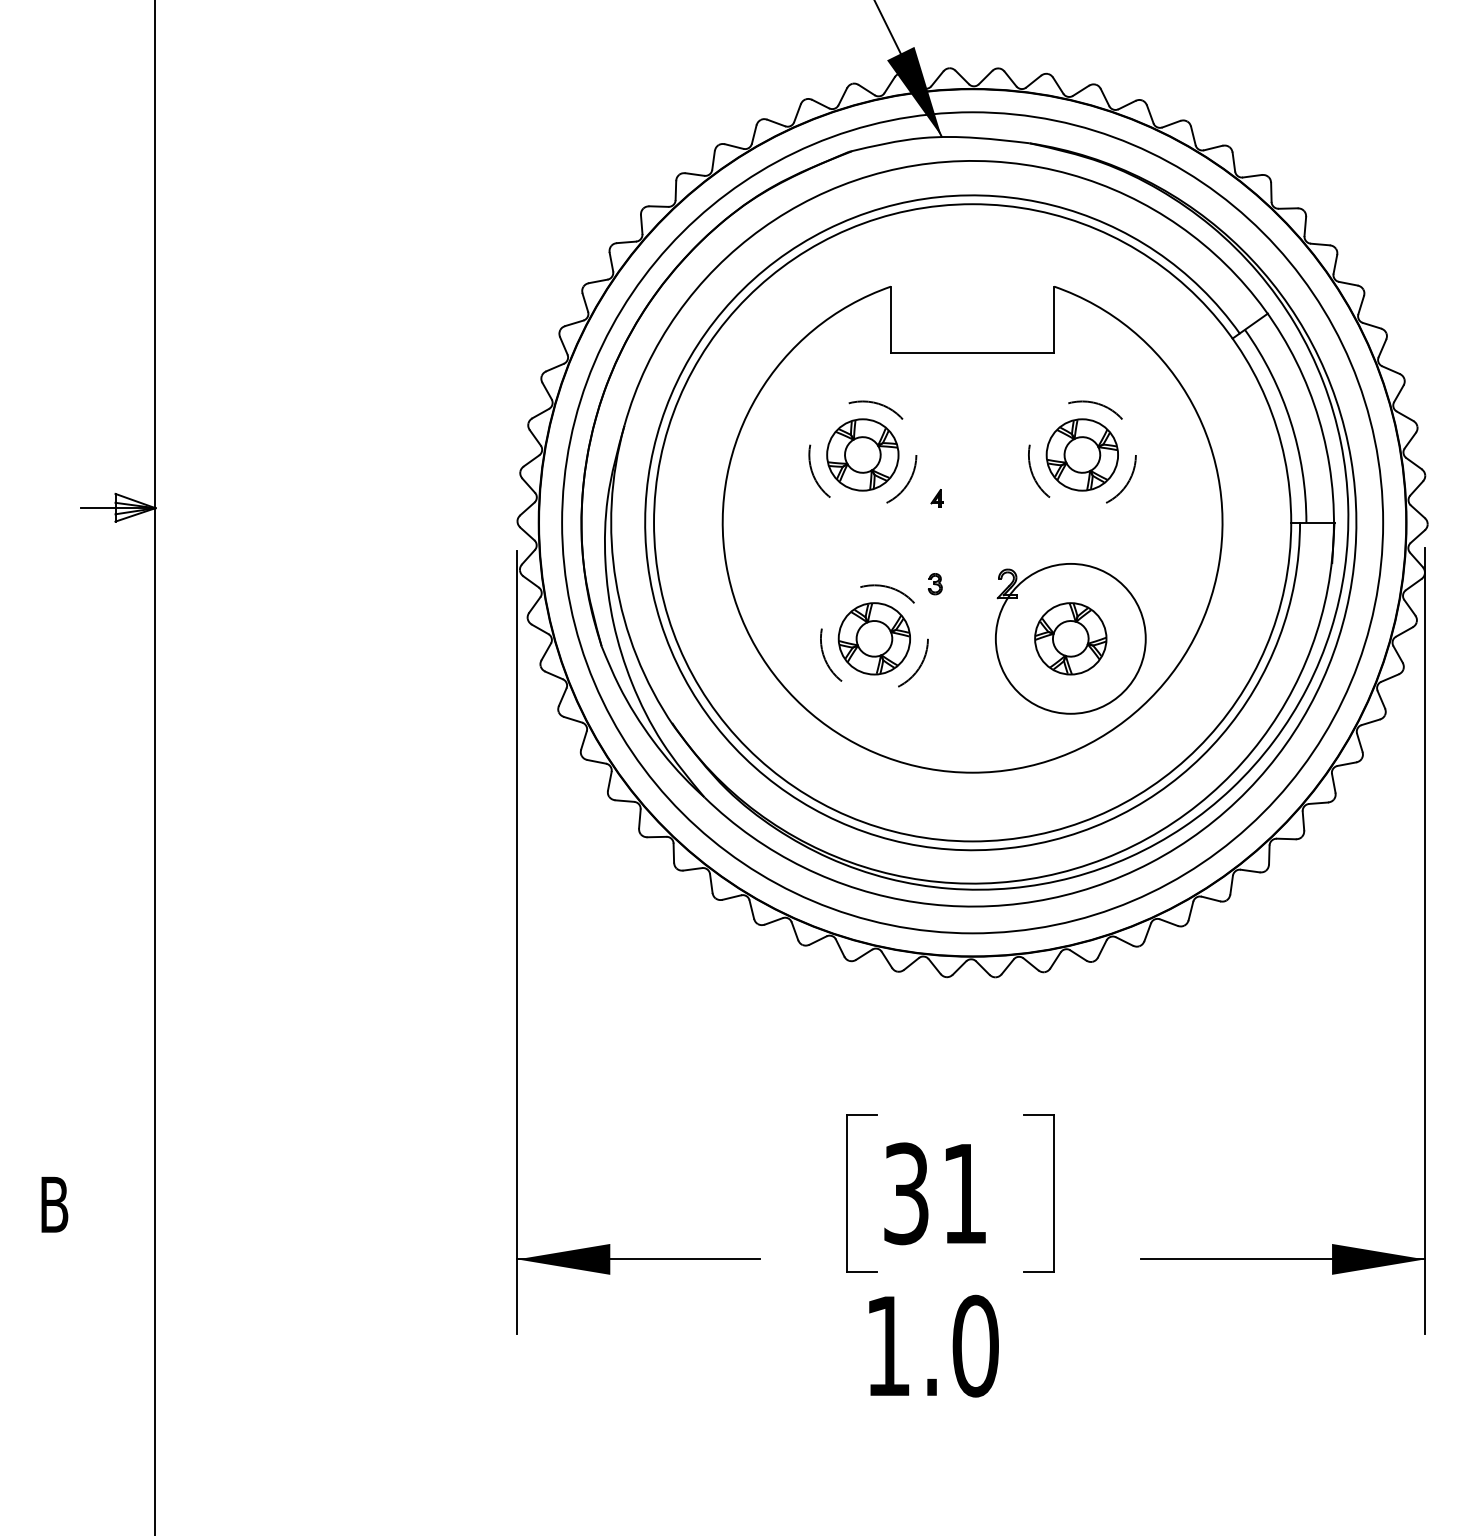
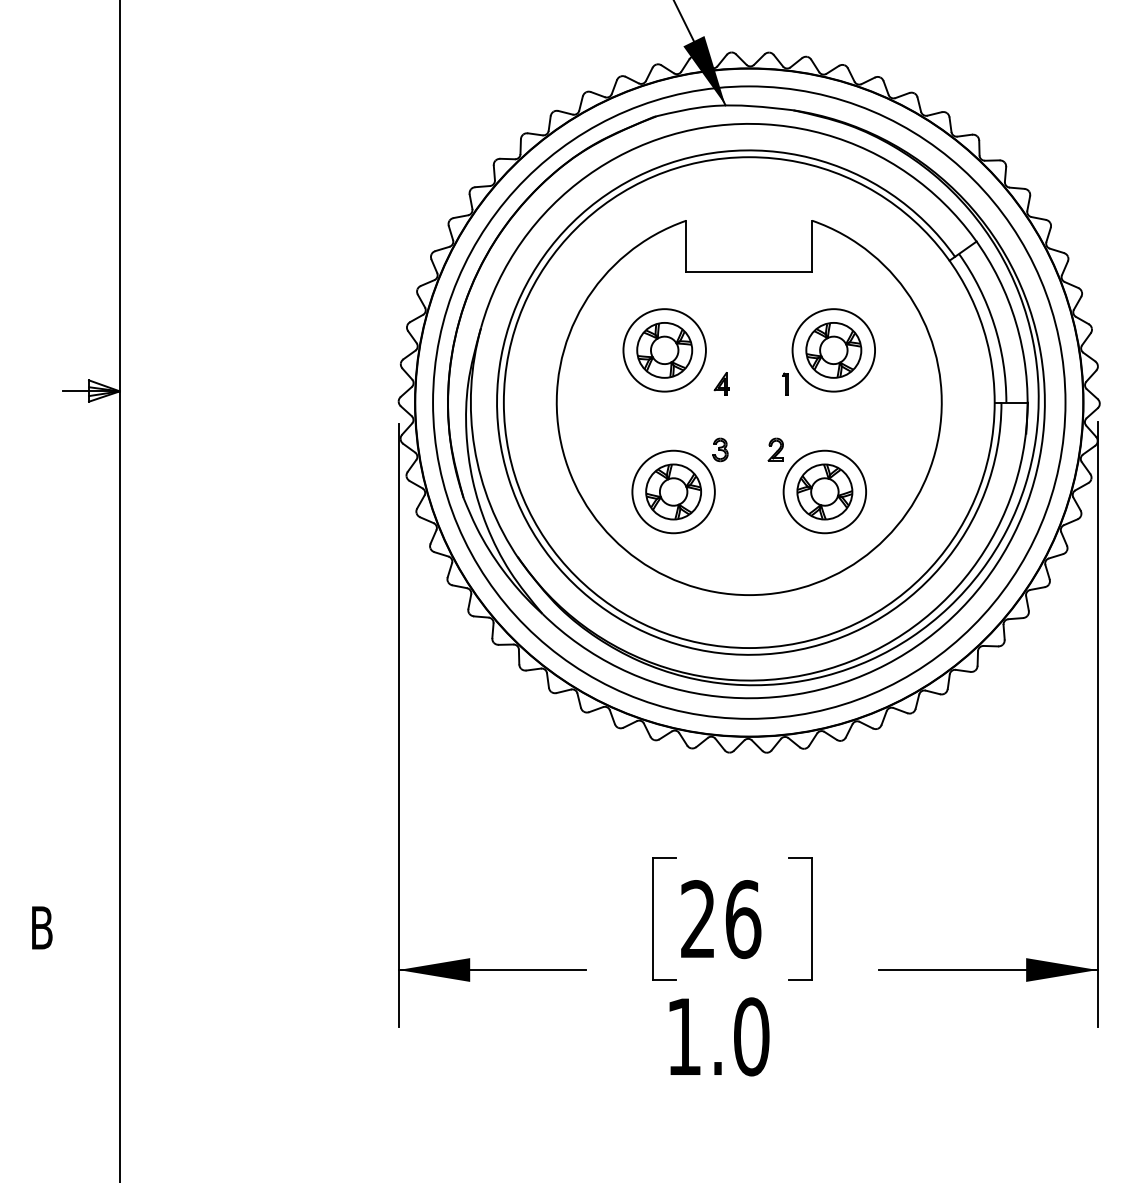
circle: (862, 454) -> (664, 350), dashed -> solid
circle: (1081, 454) -> (833, 350), dashed -> solid
part: (936, 498) -> (721, 383), size x1.67
part: (1019, 498) -> (785, 383), added
part: (935, 583) -> (720, 449), size x1.43
circle: (874, 638) -> (673, 491), dashed -> solid
circle: (1070, 638) -> (824, 491), size x0.71
text: (936, 1193) -> (721, 919), 31 -> 26

